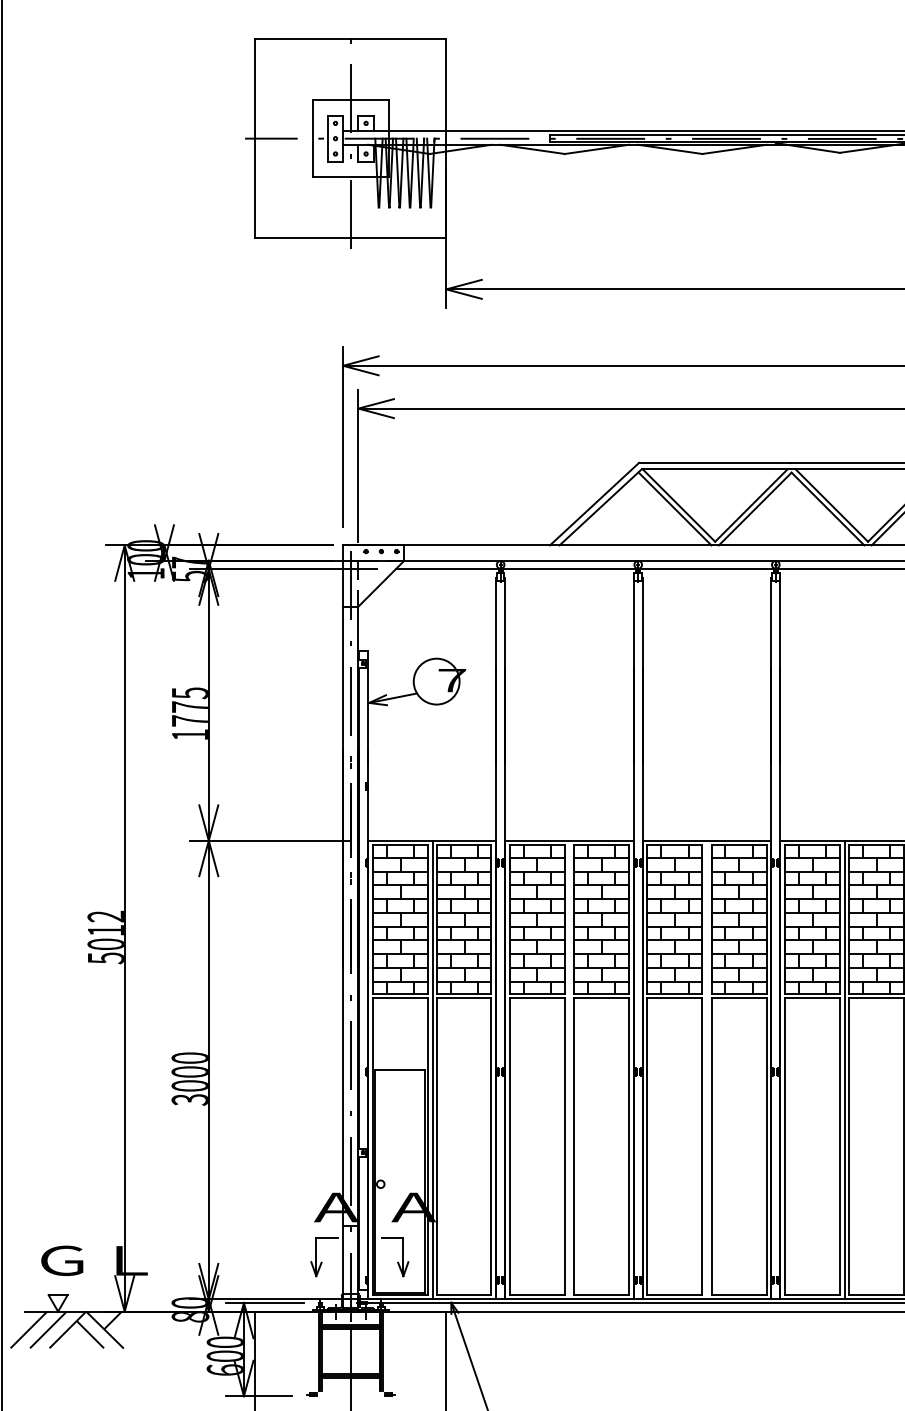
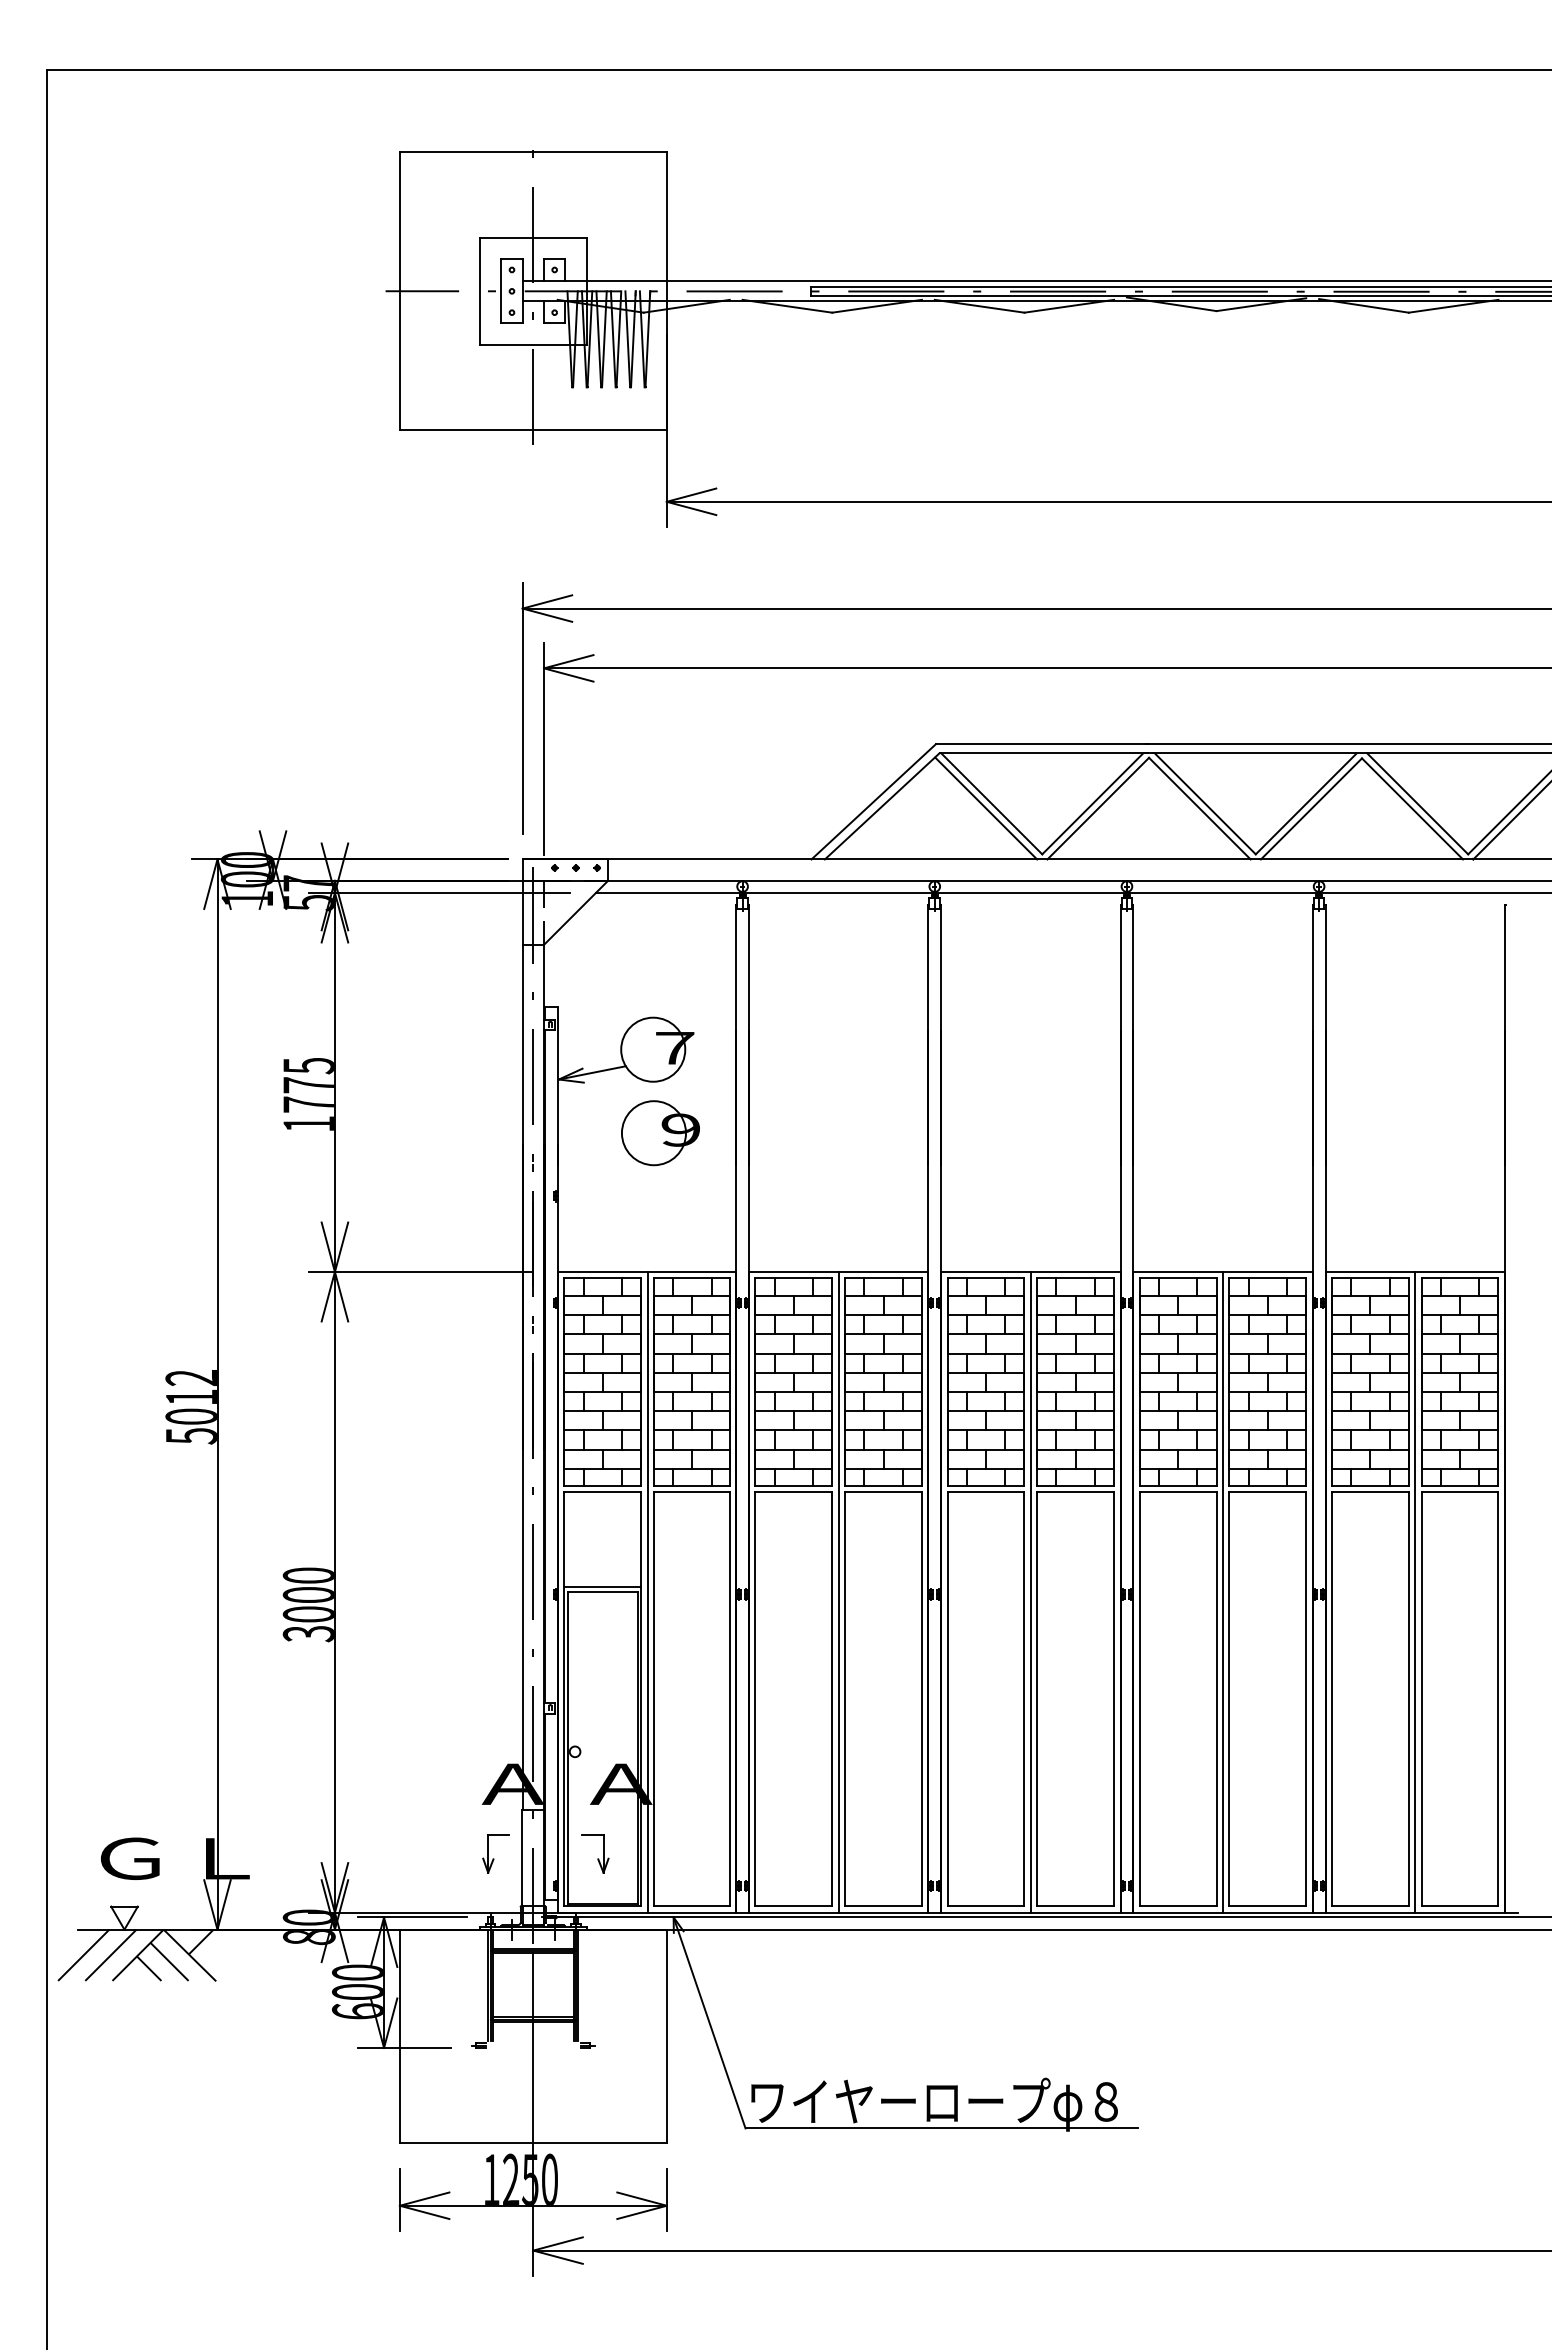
part: (441, 741) -> (660, 1133), added
line: (400, 1065) -> (602, 1586), added
line: (569, 1070) -> (838, 1592), added
line: (706, 1070) -> (1030, 1592), added
part: (323, 1257) -> (495, 1853), size x0.71
part: (395, 1257) -> (595, 1853), size x0.71
line: (75, 1339) -> (148, 1968), added

